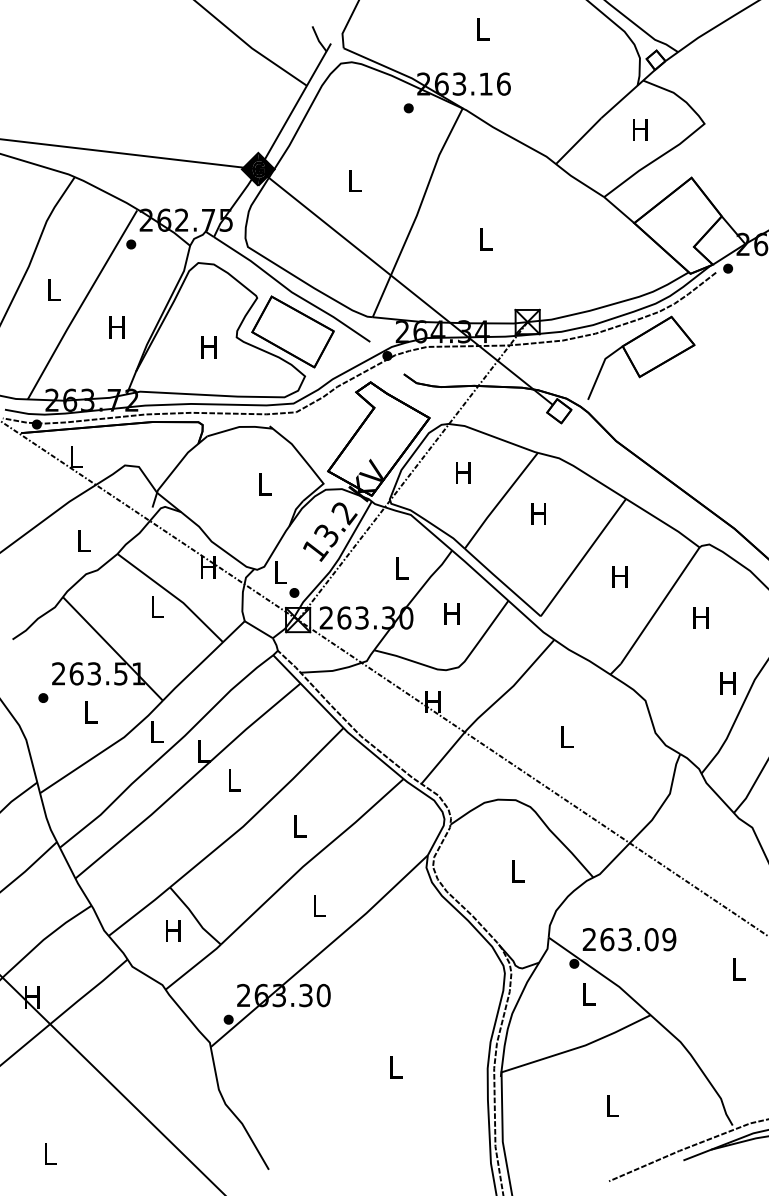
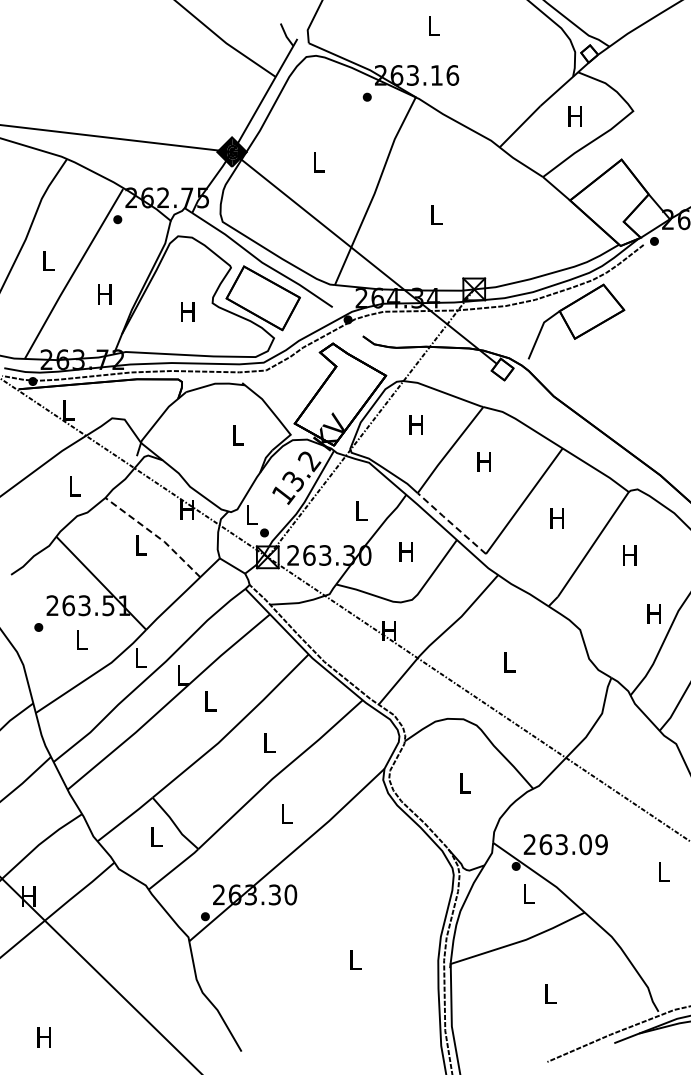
line: (502, 582) -> (451, 523), solid -> dashed
line: (173, 595) -> (155, 535), solid -> dashed
text: (173, 930) -> (155, 836), H -> L
text: (48, 1154) -> (43, 1037), L -> H

